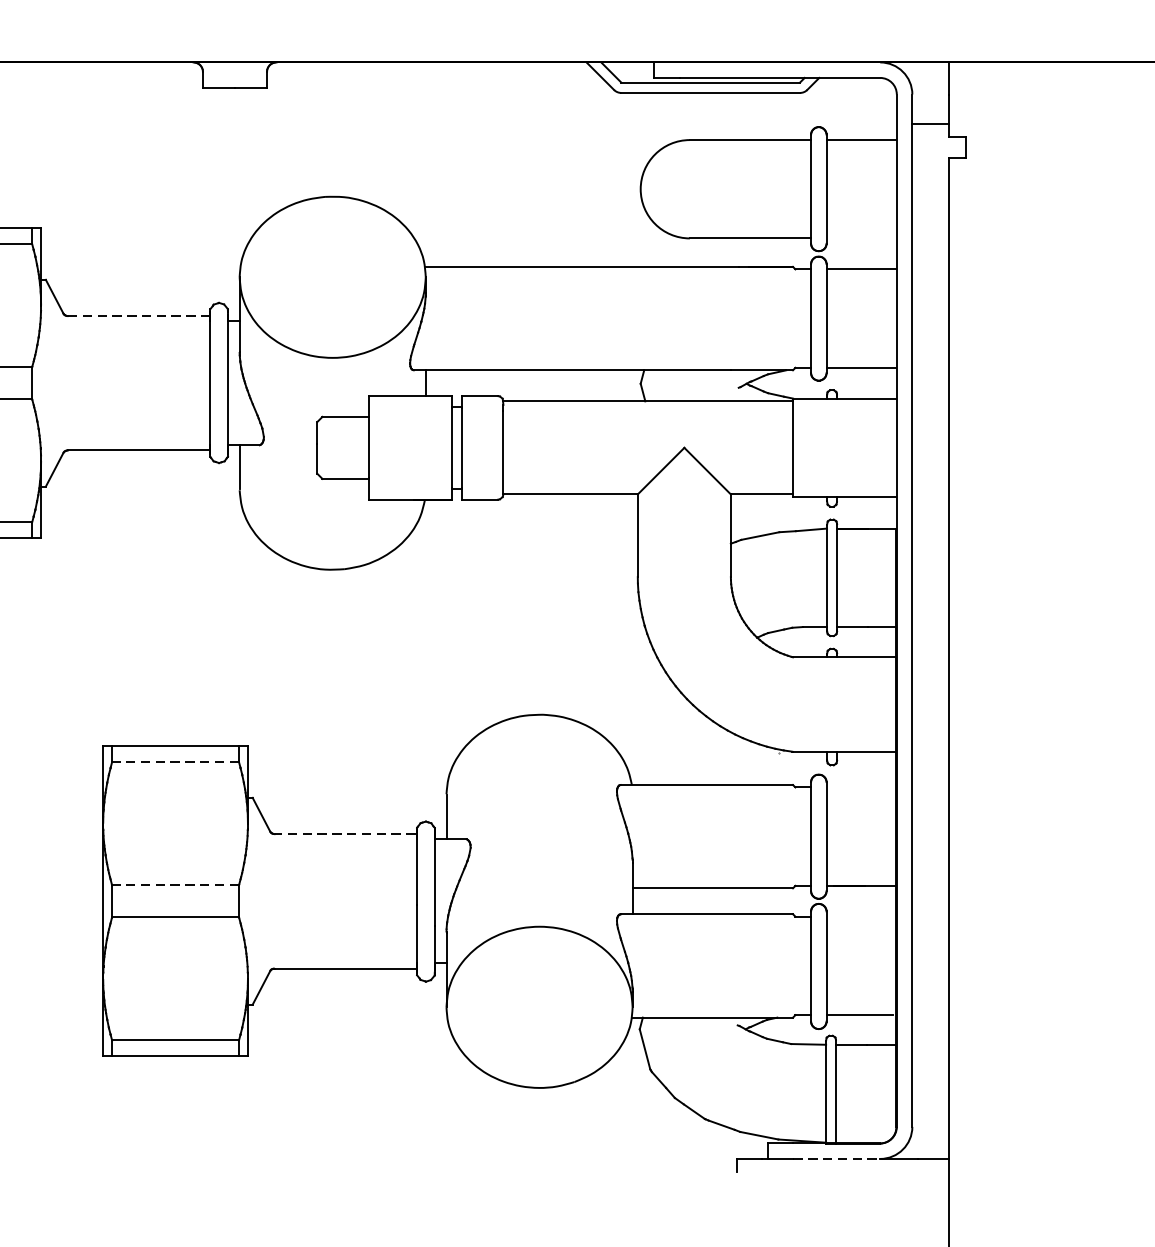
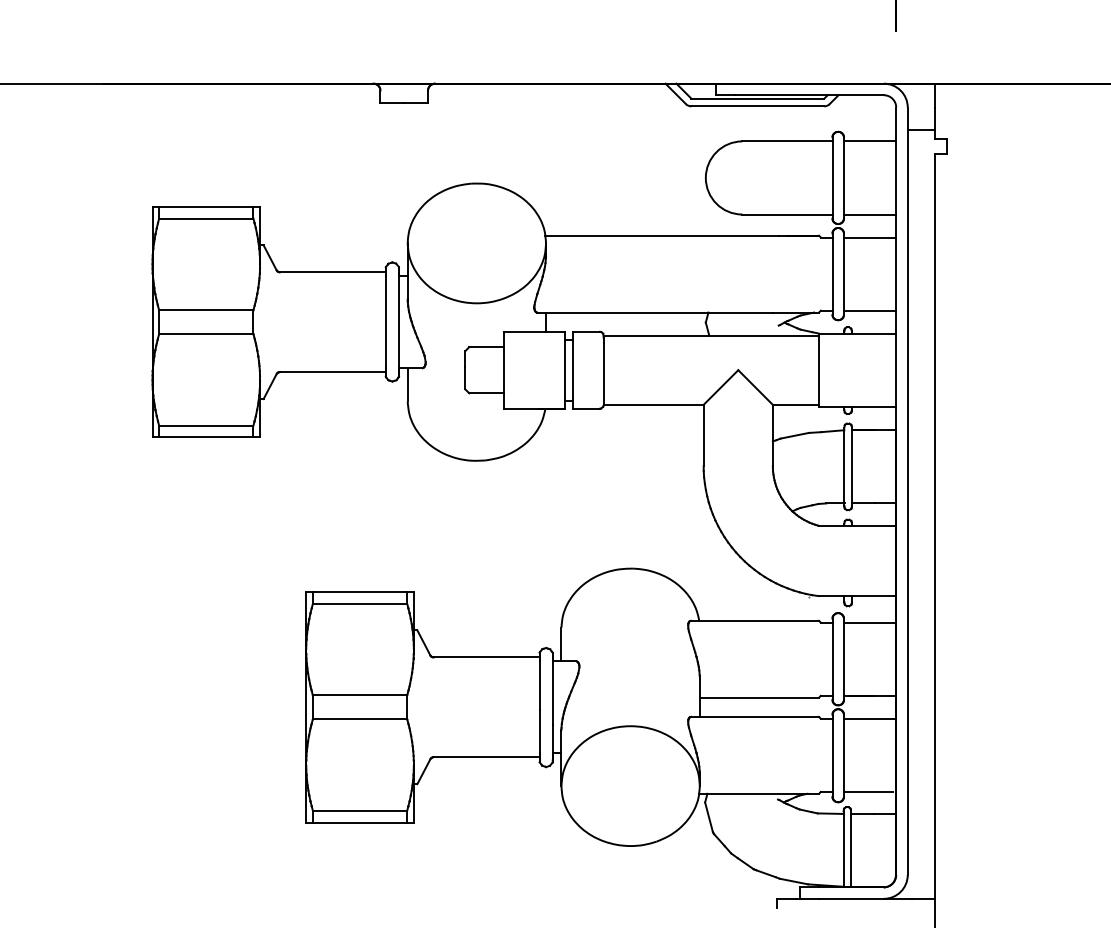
line: (860, 238) -> (869, 214), added
line: (138, 316) -> (332, 272), dashed -> solid
line: (174, 761) -> (359, 603), dashed -> solid
line: (860, 787) -> (869, 622), added
line: (344, 834) -> (485, 657), dashed -> solid
line: (174, 885) -> (359, 695), dashed -> solid
line: (860, 916) -> (869, 718), added
line: (838, 1158) -> (852, 898), dashed -> solid

